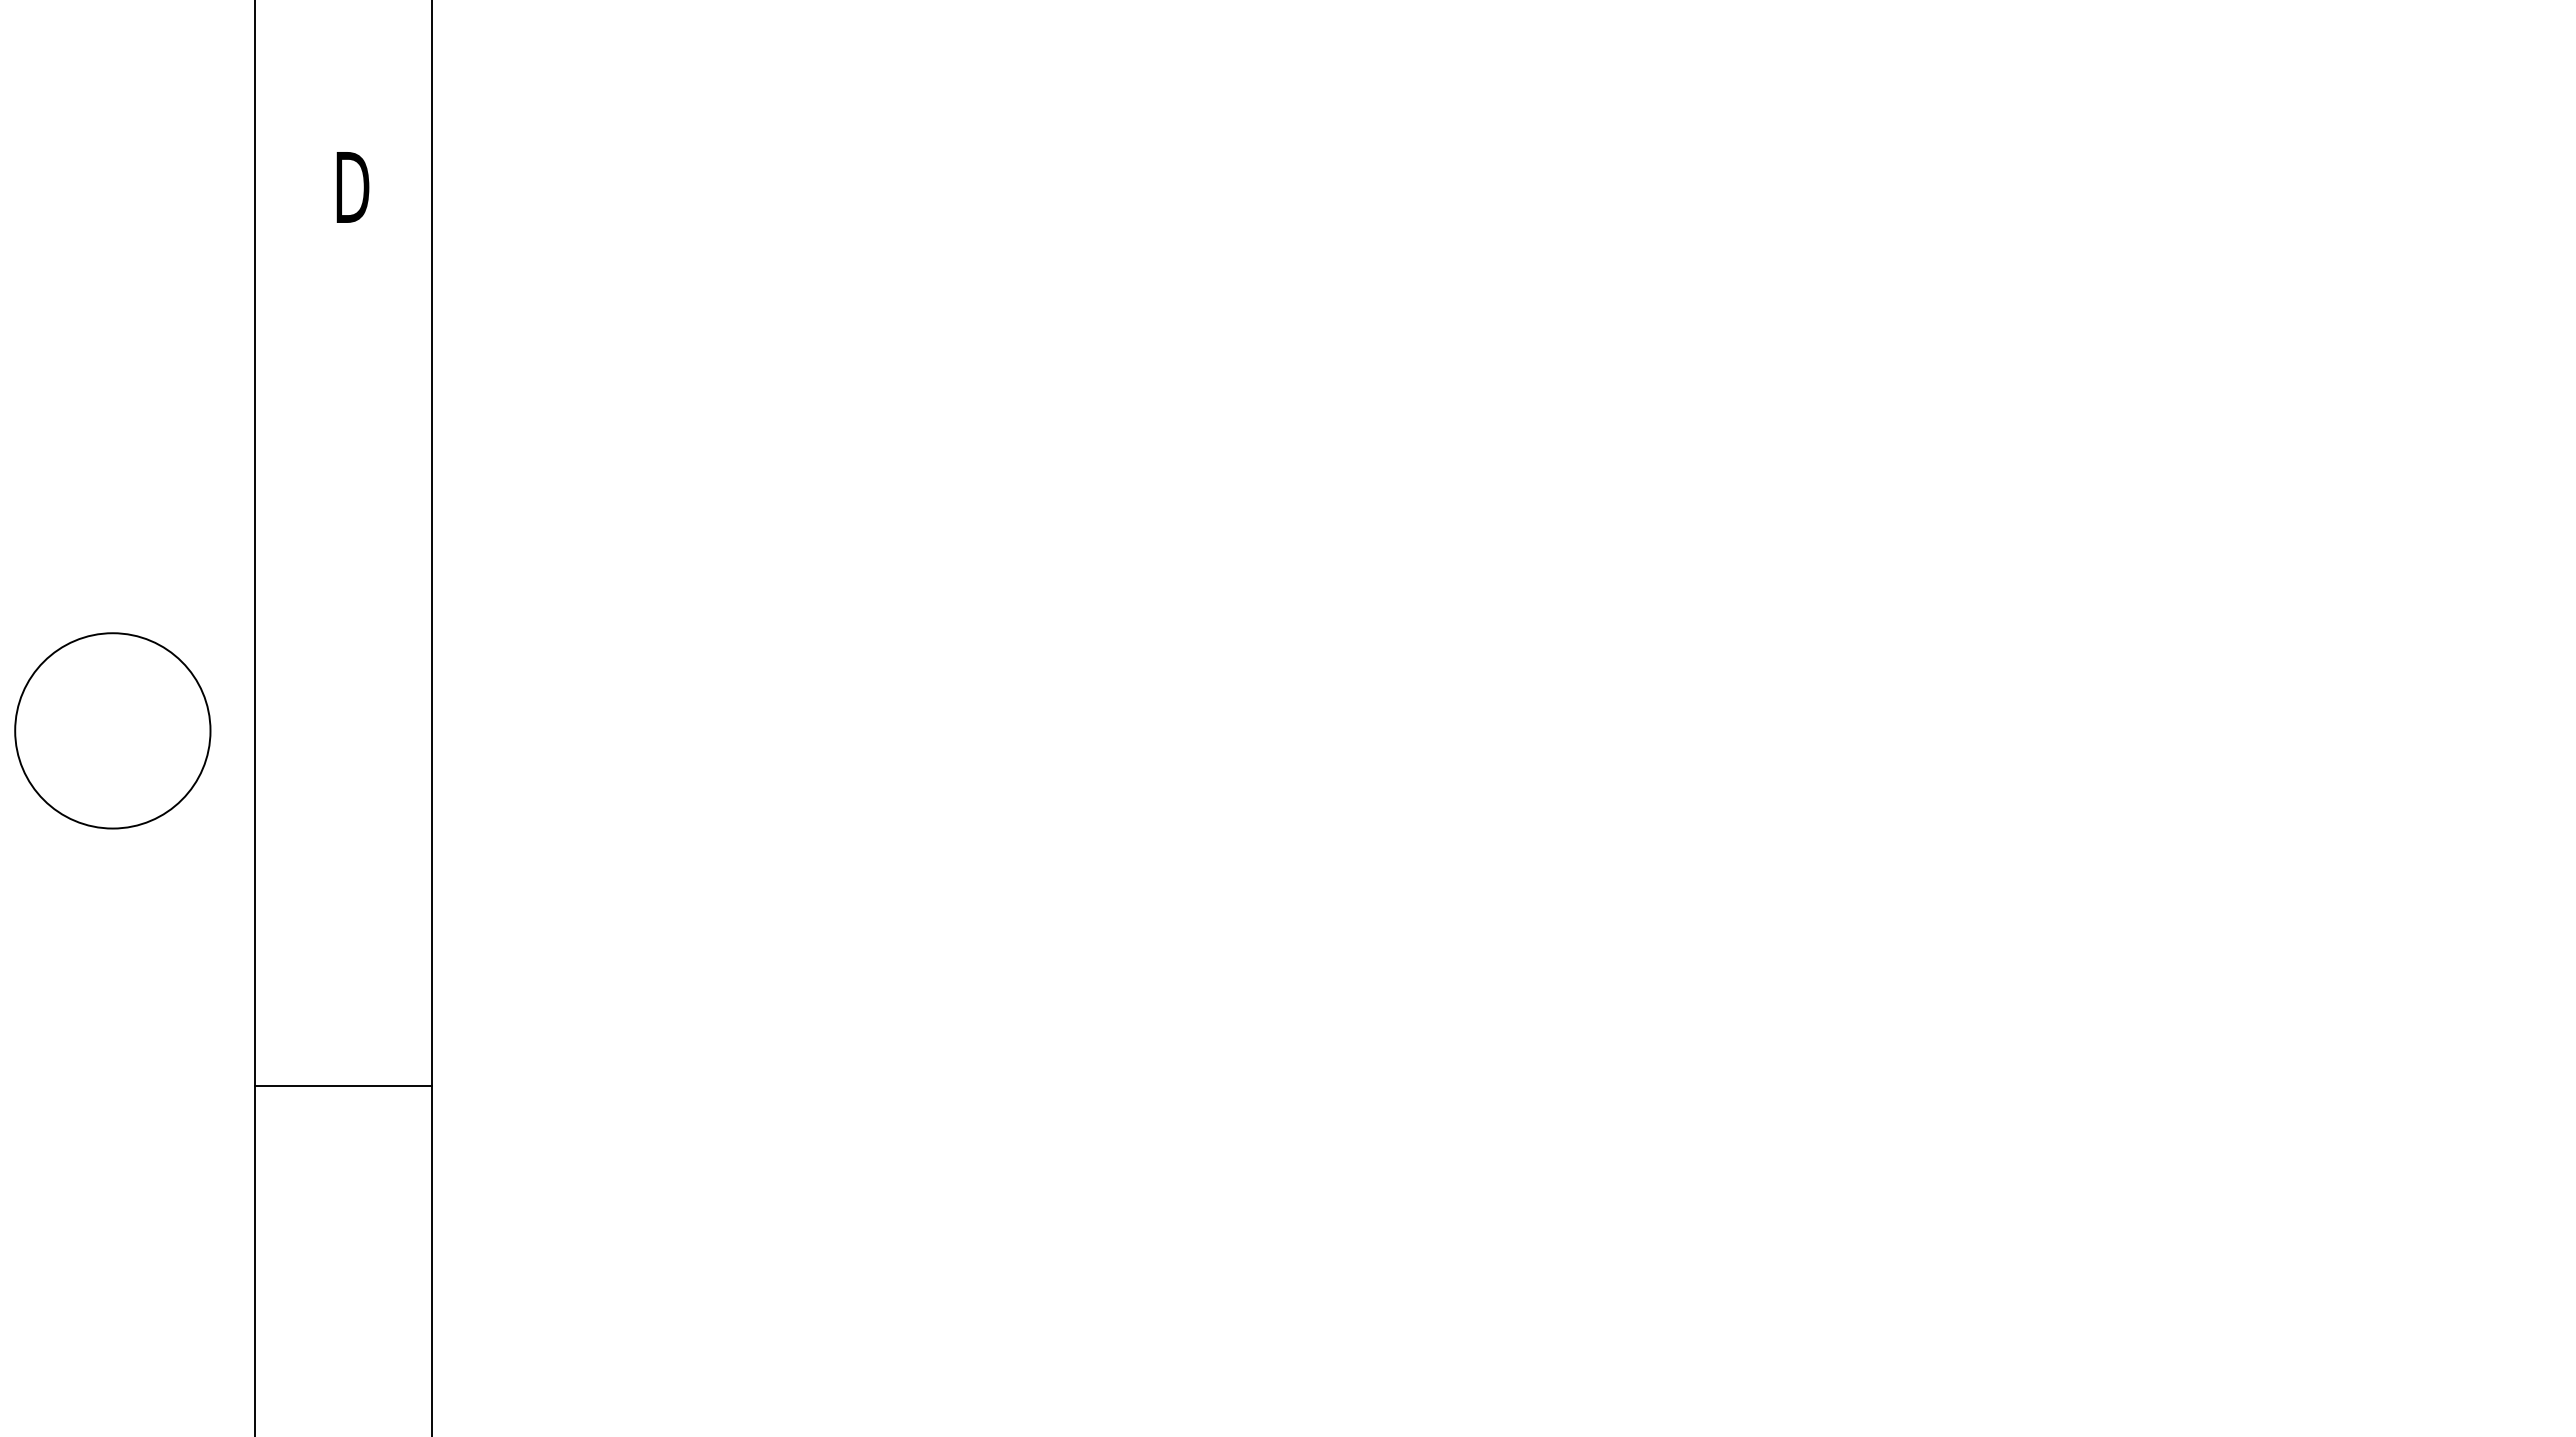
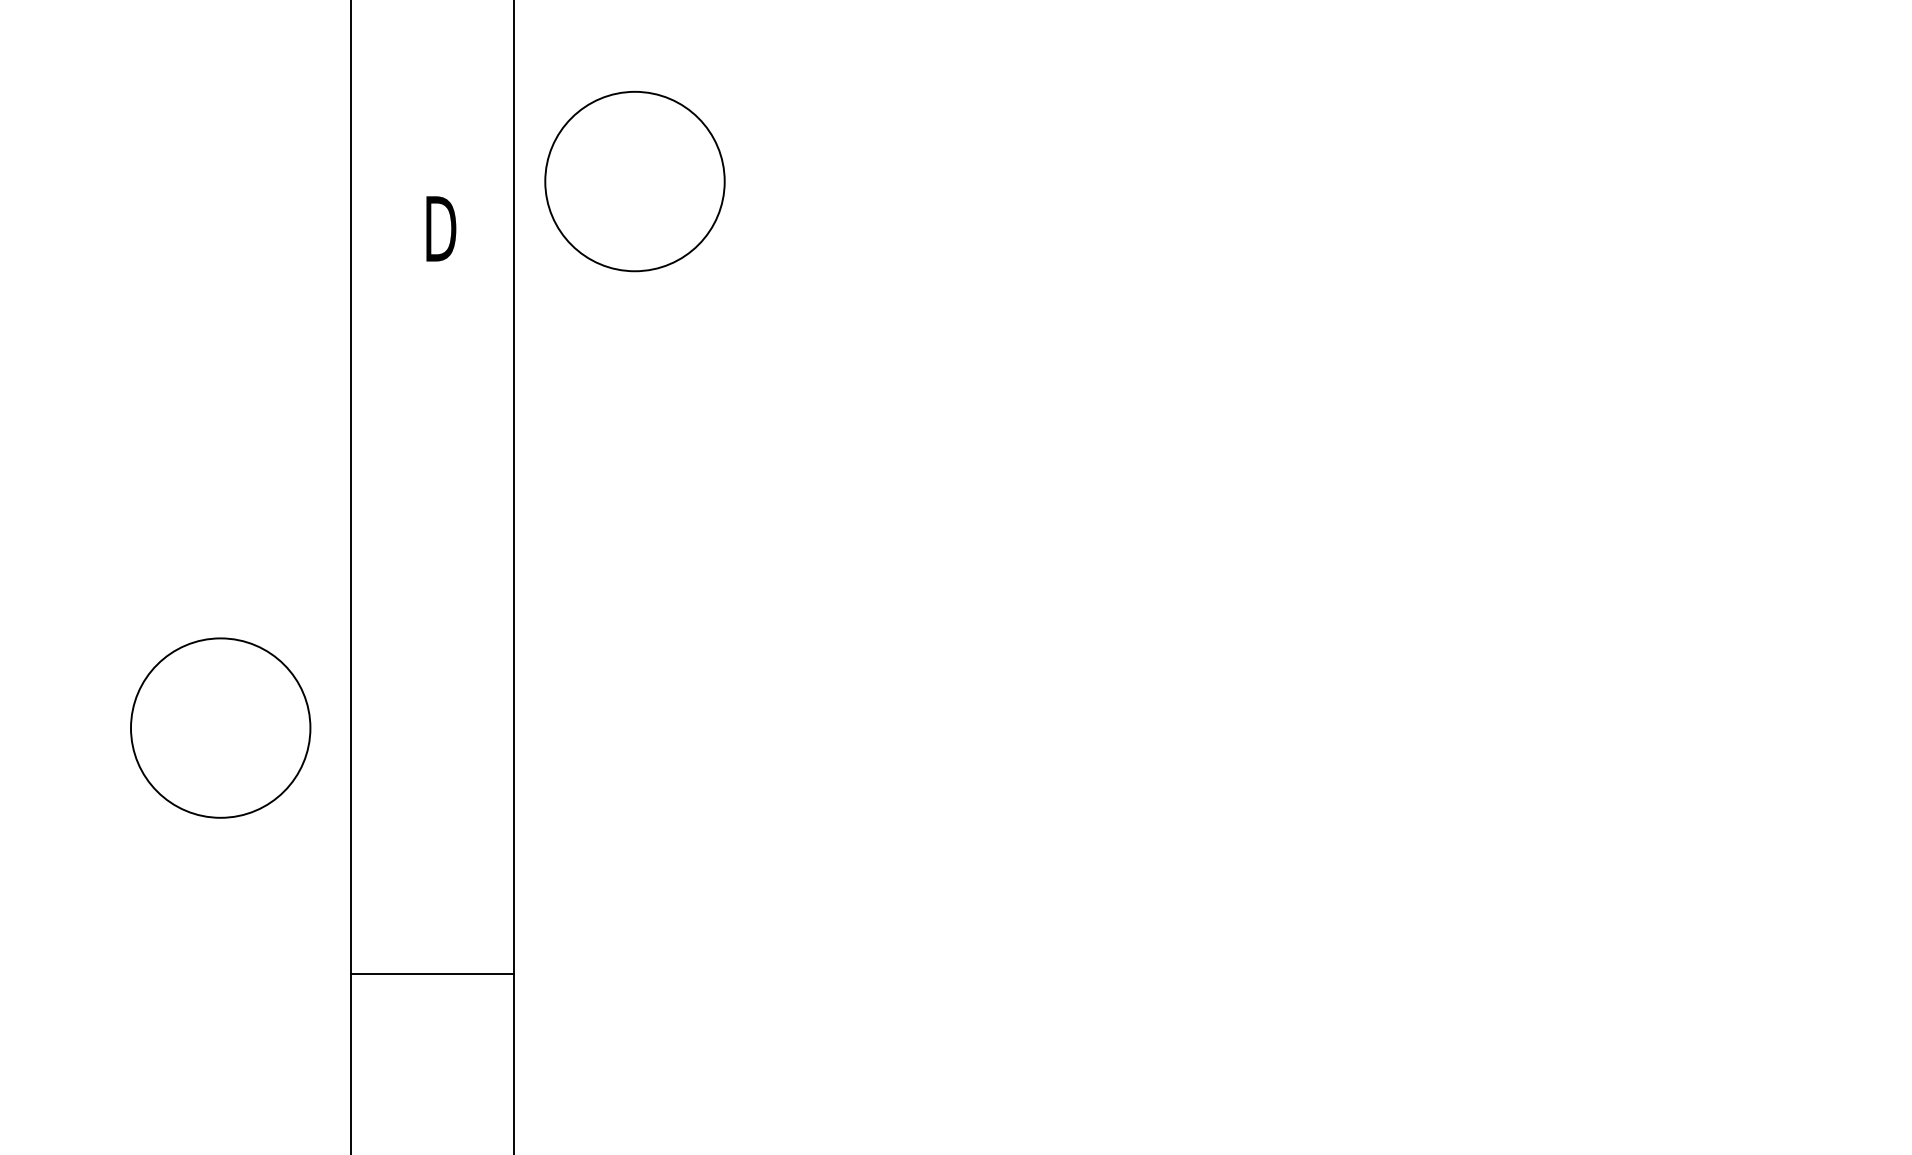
circle: (563, 135) -> (634, 181), added
line: (343, 1086) -> (432, 974), moved

